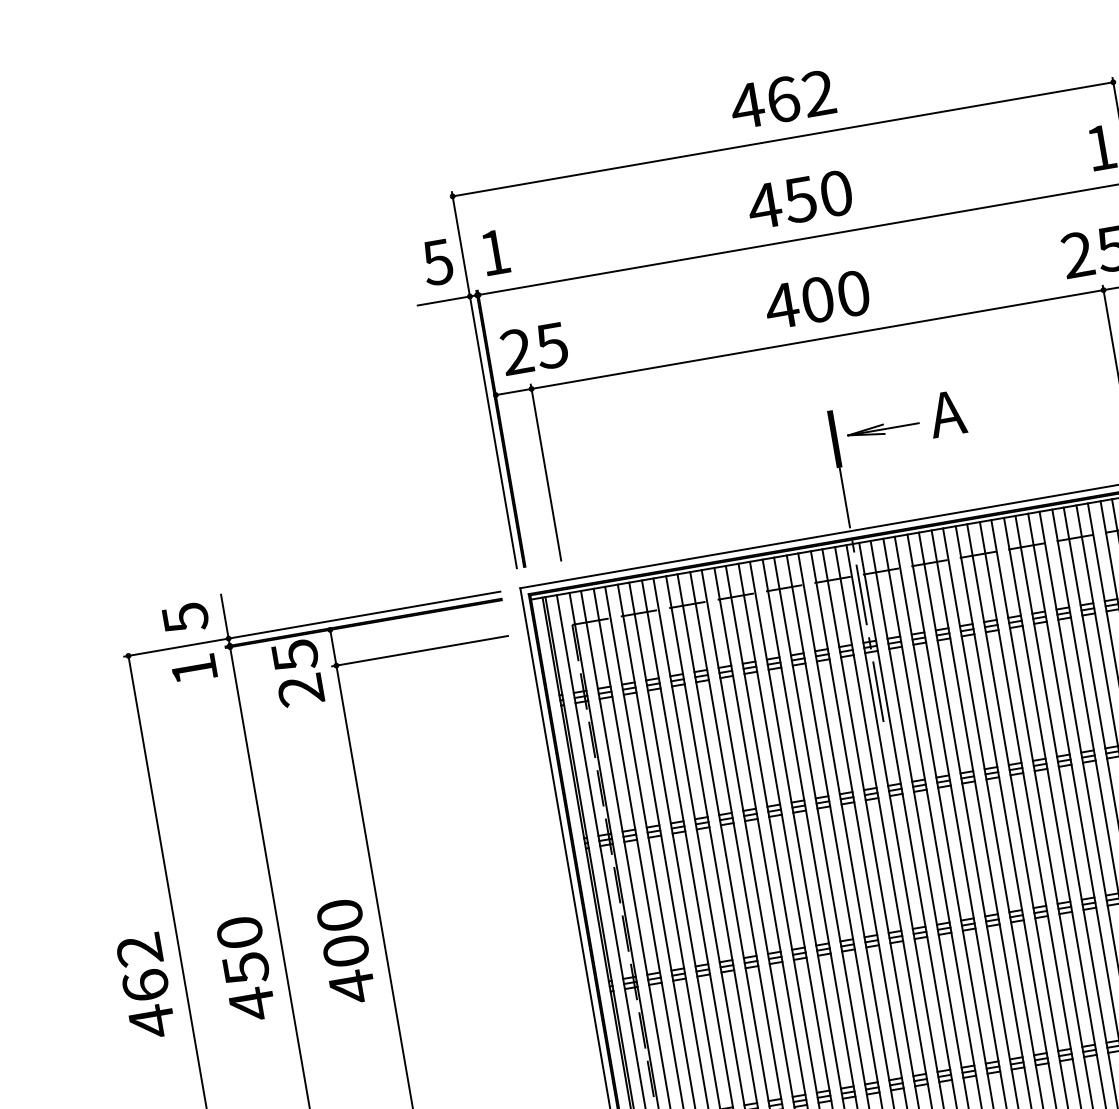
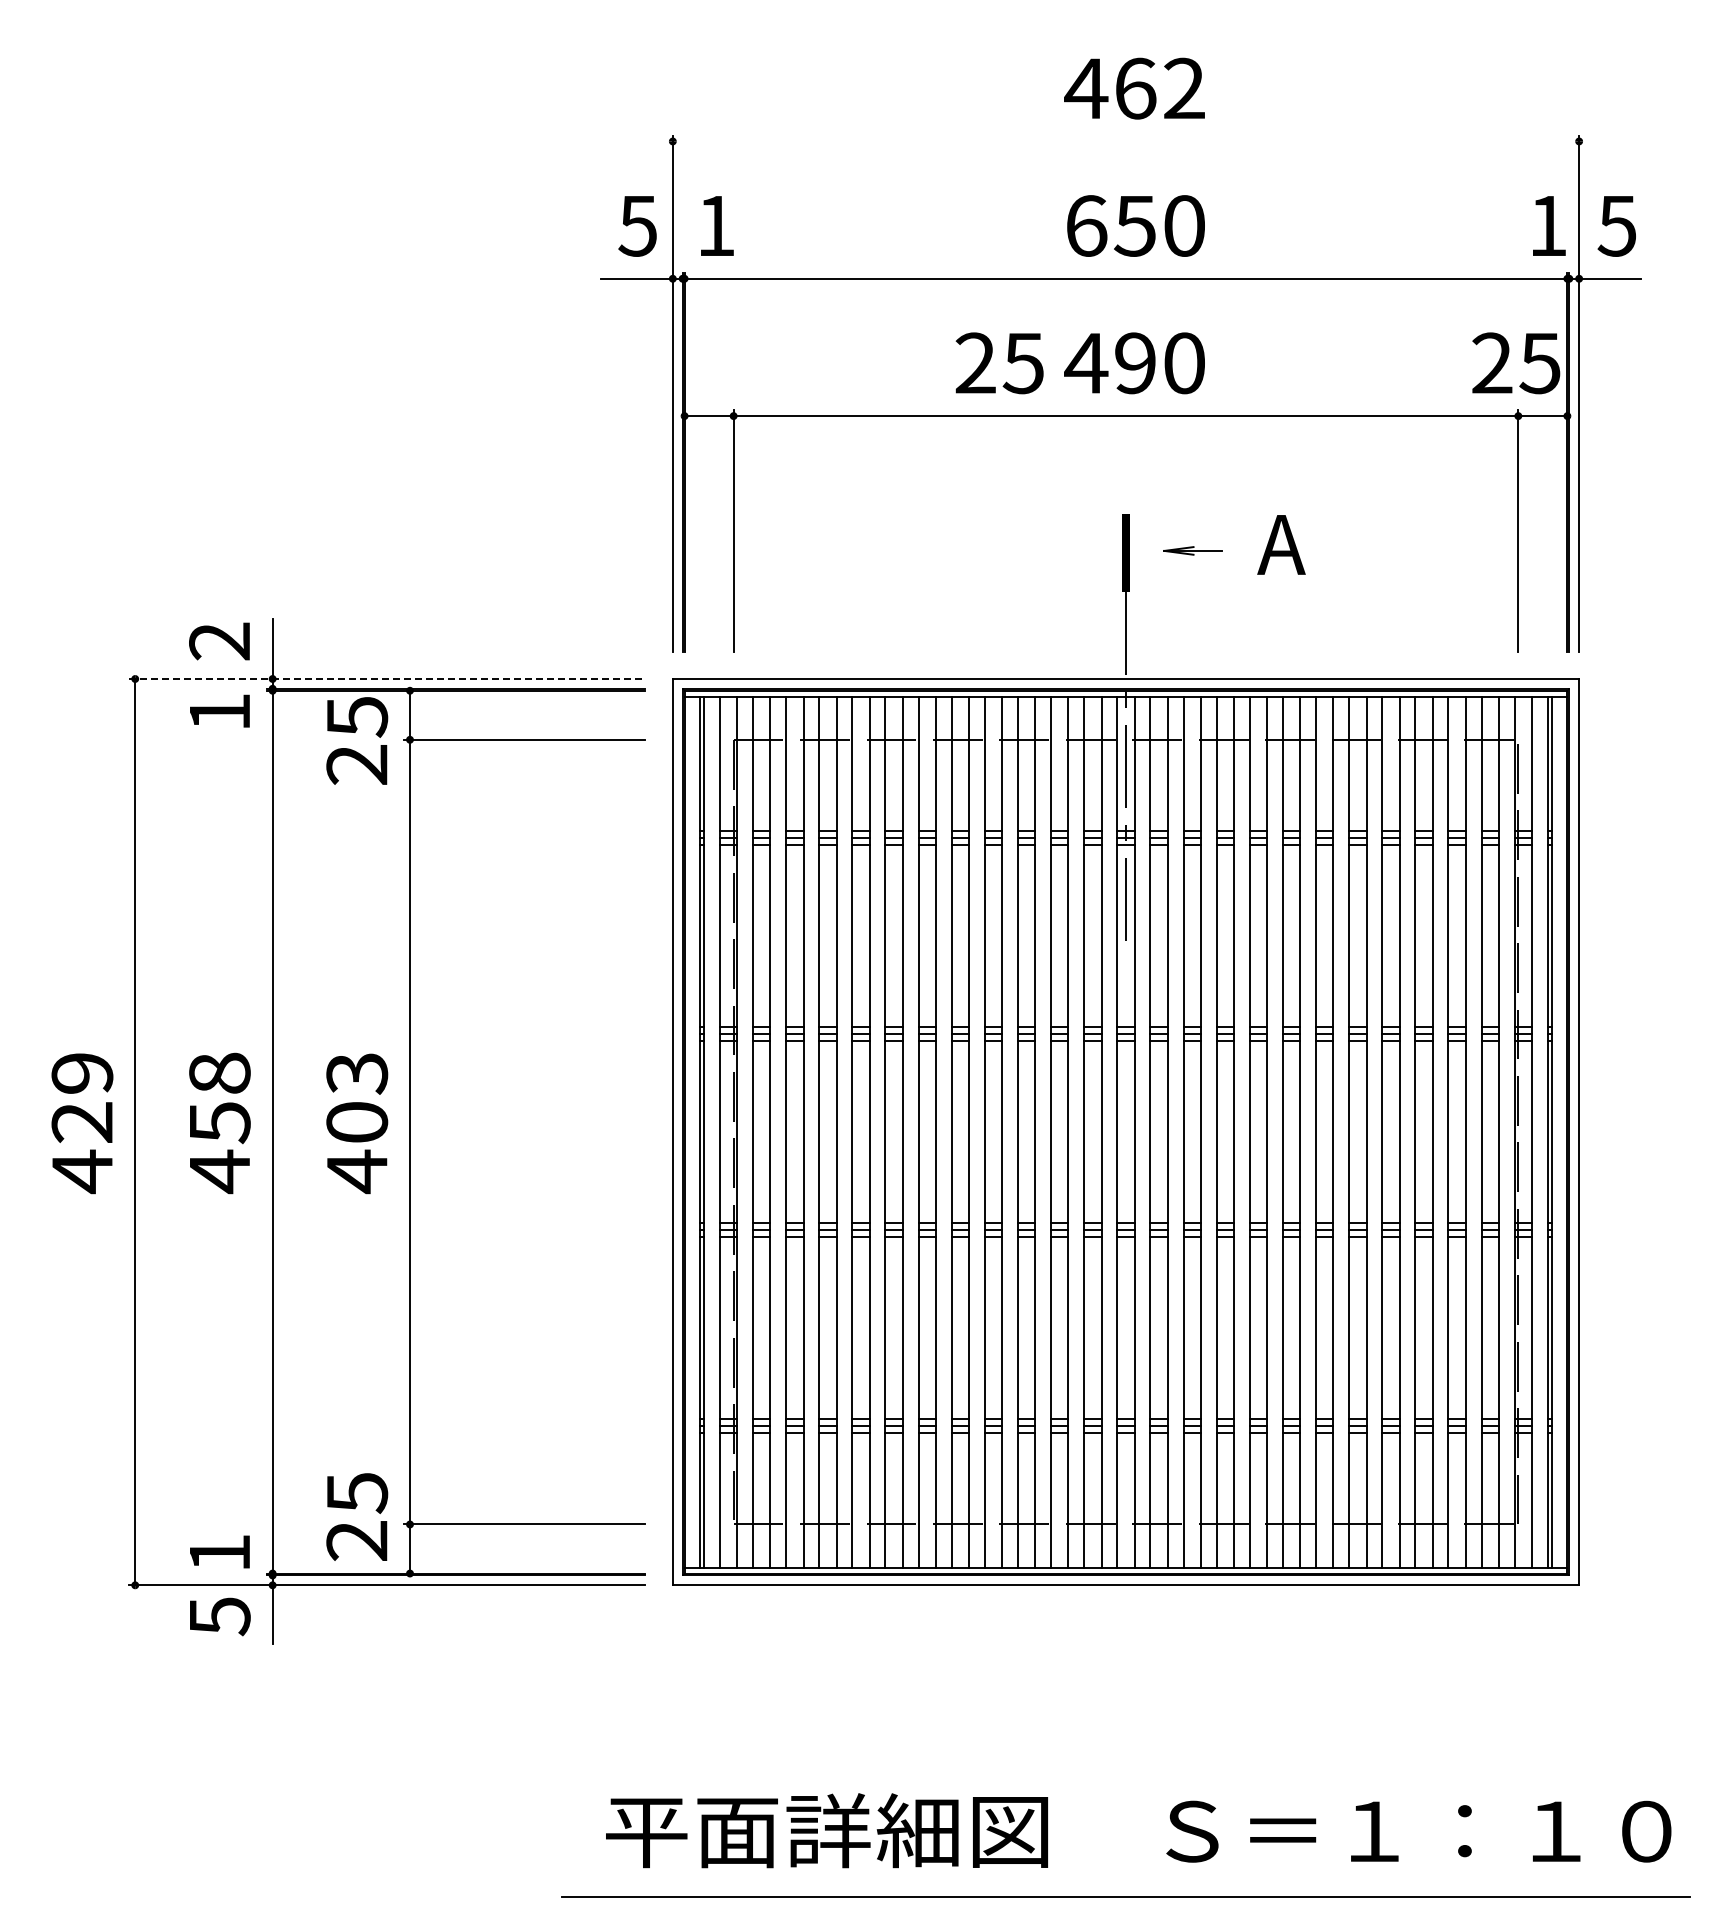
line: (782, 139) -> (1125, 141), removed
text: (764, 205) -> (1086, 225), 450 -> 650
text: (817, 299) -> (1135, 363), 400 -> 490
text: (534, 348) -> (999, 363), moved
part: (883, 429) -> (1193, 550), size x0.6
text: (185, 617) -> (219, 641), 5 -> 2
line: (312, 623) -> (387, 678), solid -> dashed
text: (340, 915) -> (357, 1073), 400 -> 403
text: (239, 932) -> (219, 1072), 450 -> 458
text: (142, 968) -> (82, 1098), 462 -> 429

